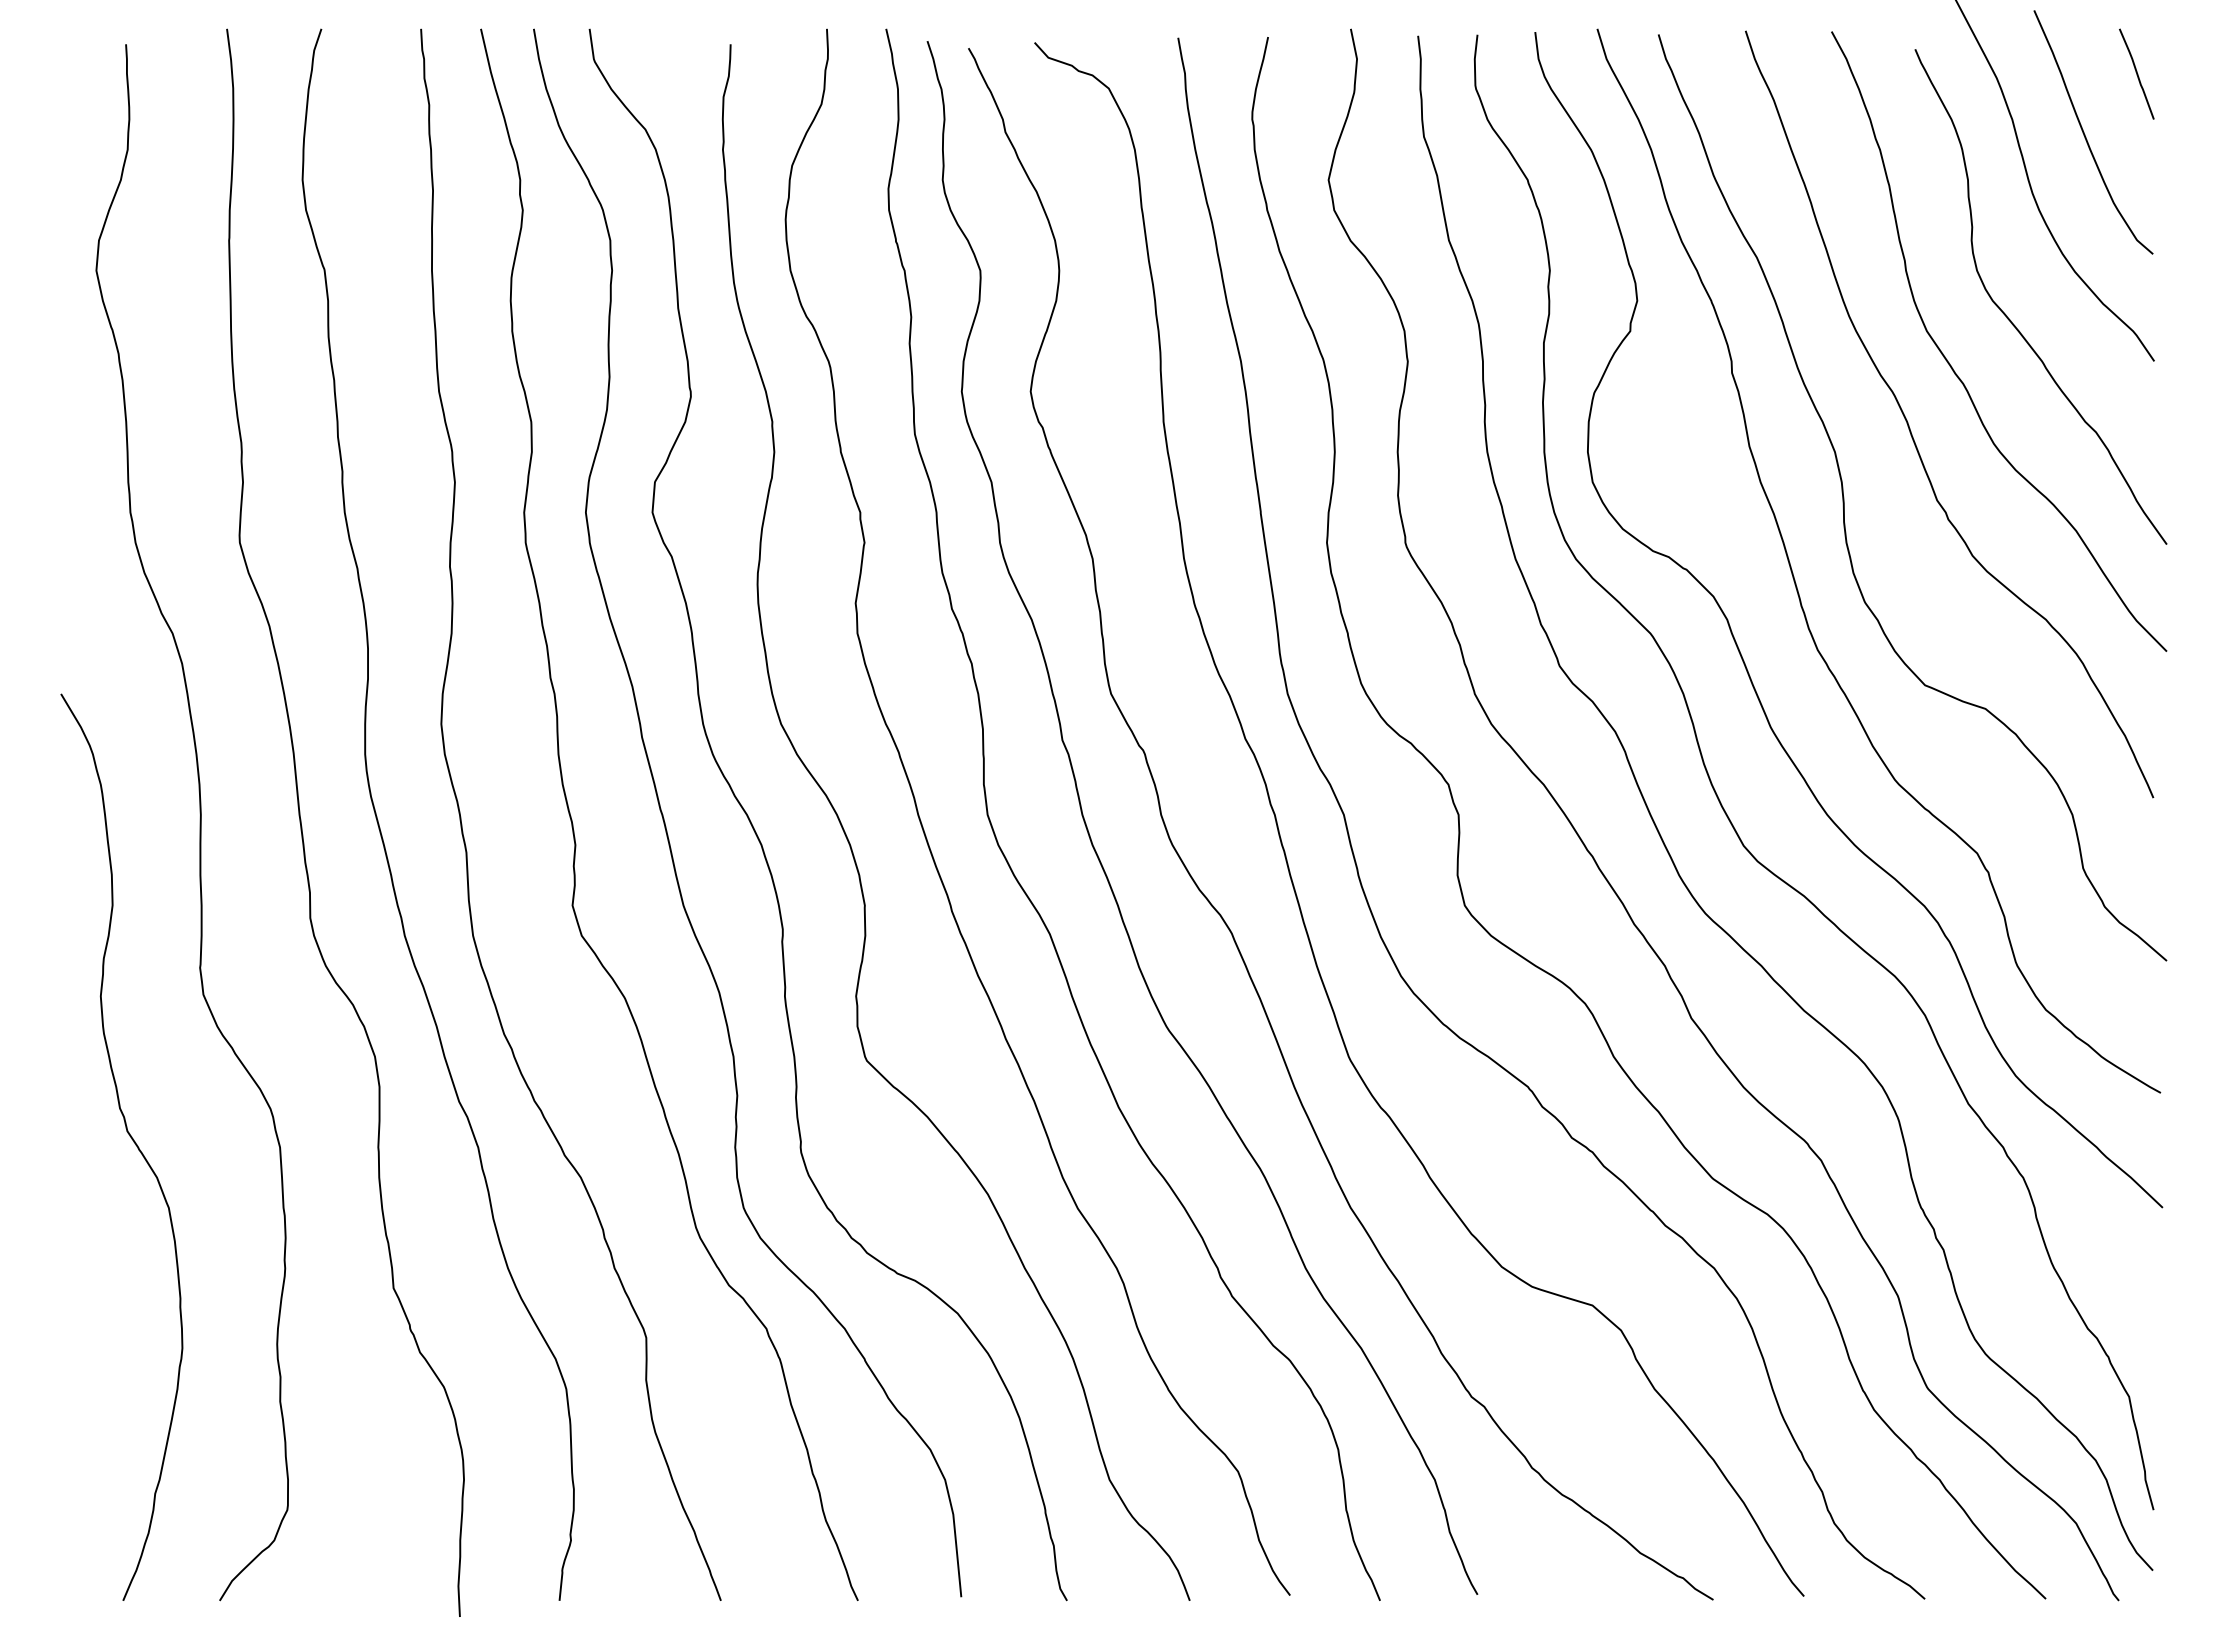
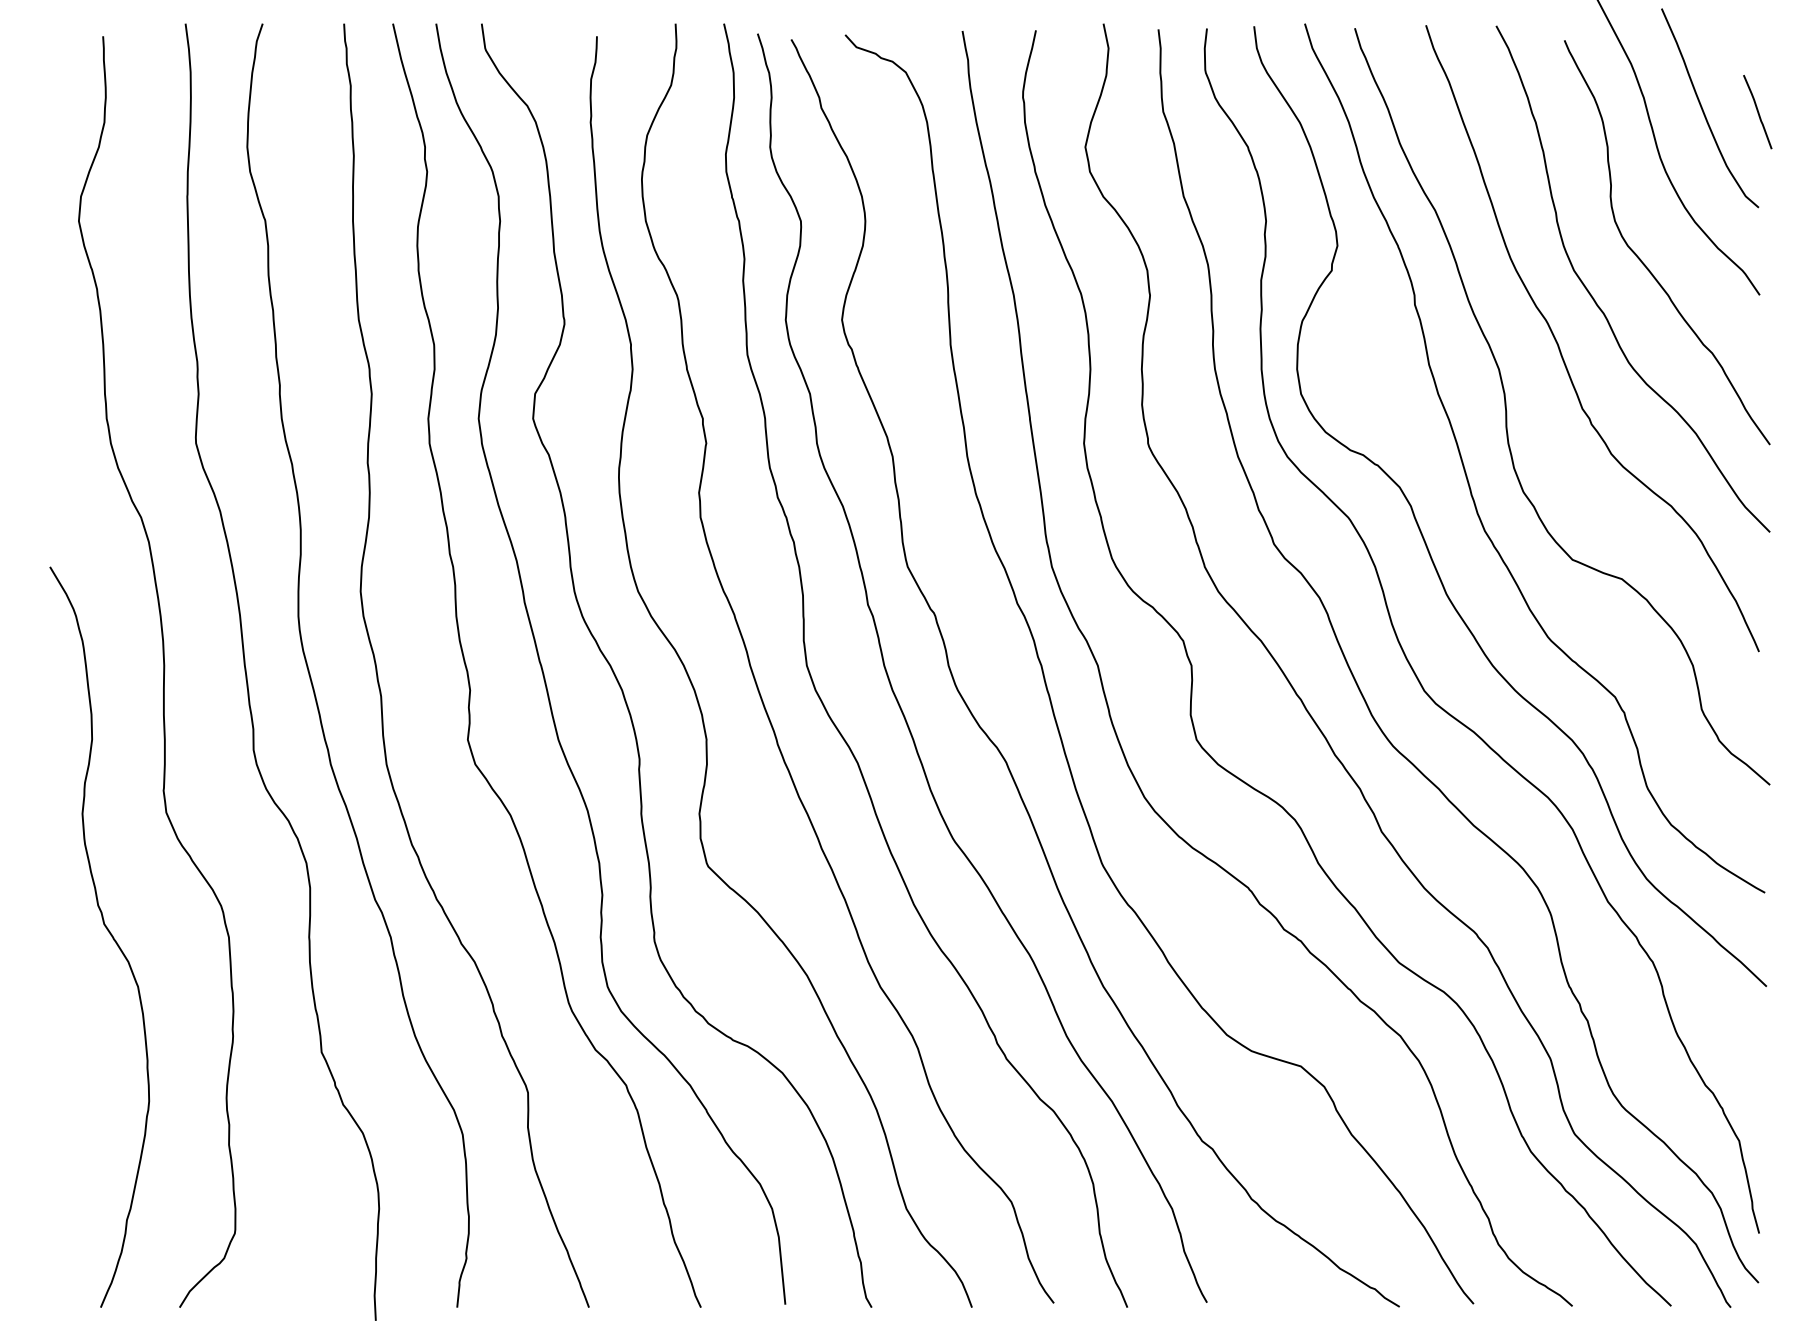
curve: (2136, 73) -> (1757, 111), moved

